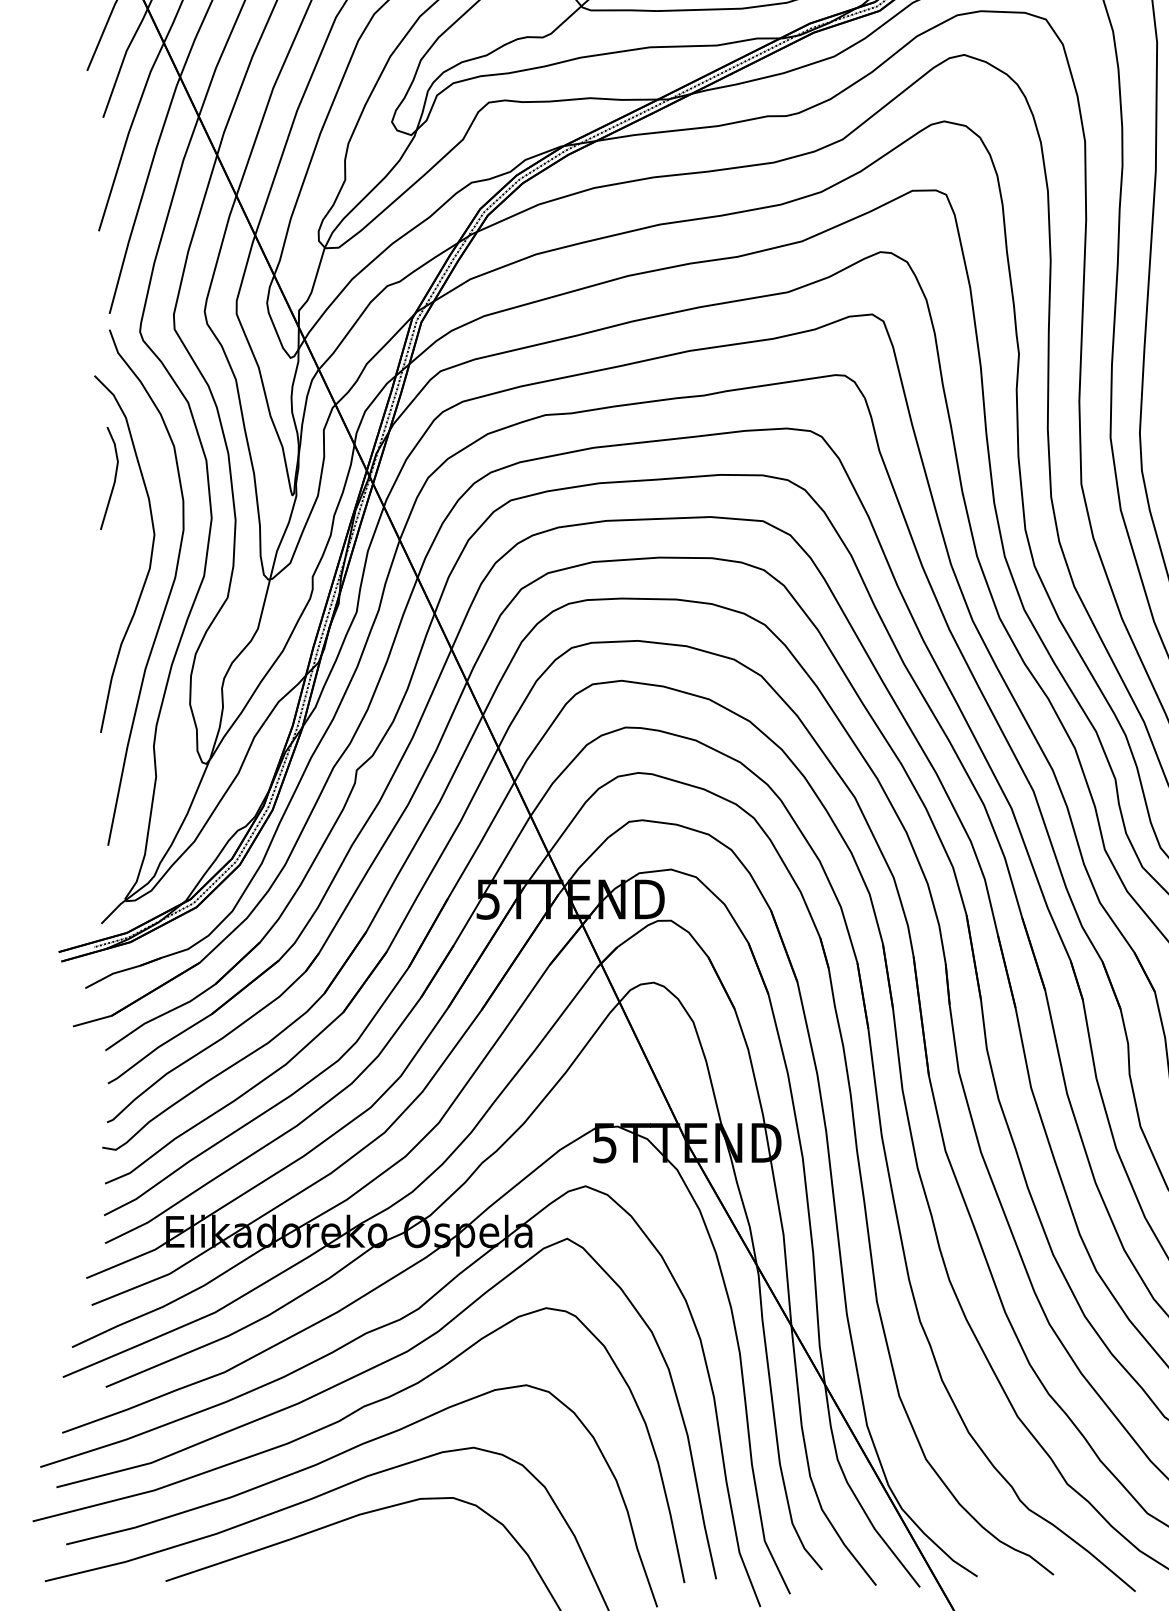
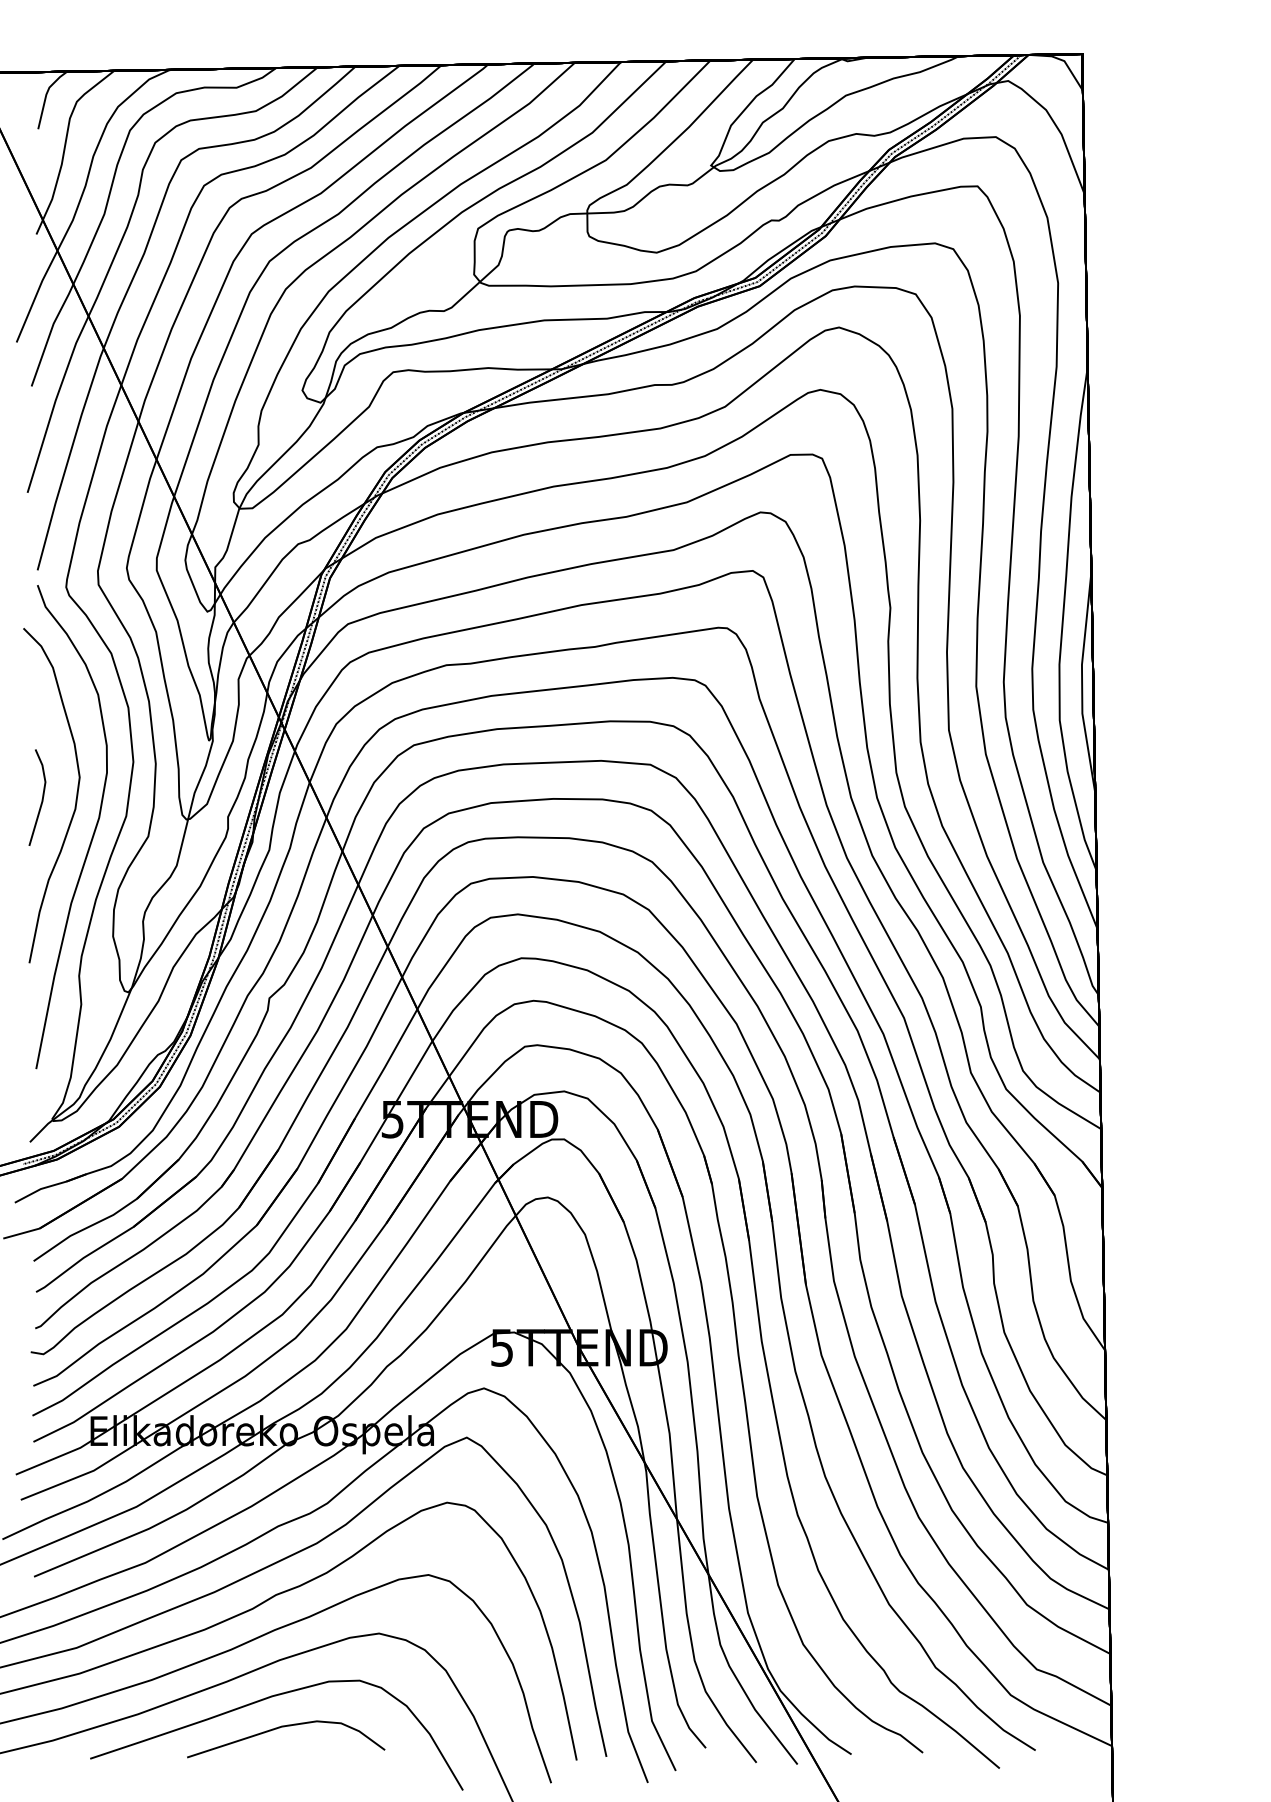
line: (113, 480) -> (41, 799), moved
curve: (372, 1547) -> (284, 1727), added

